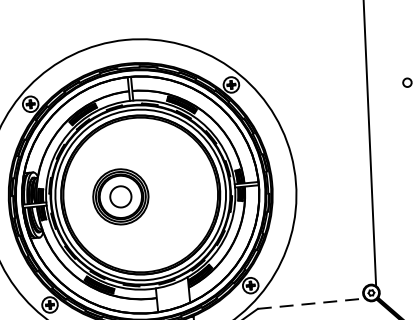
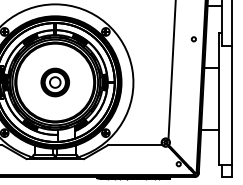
part: (119, 196) -> (54, 82), moved
line: (311, 304) -> (135, 145), dashed -> solid

